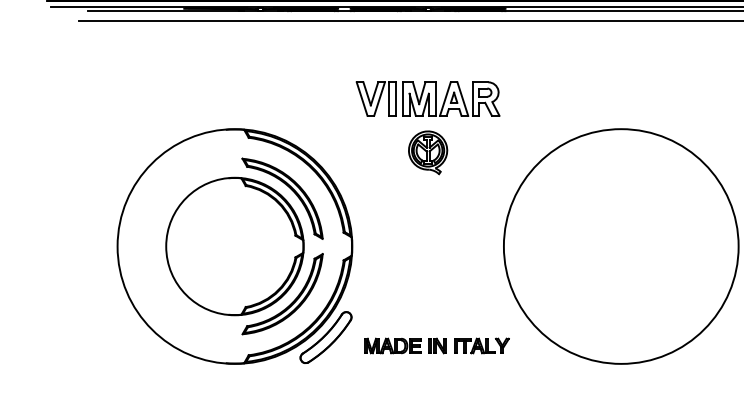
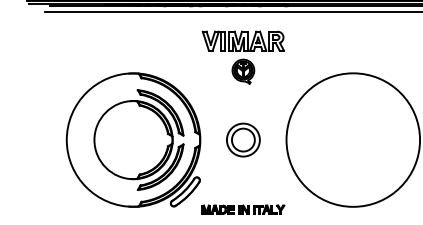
part: (426, 127) -> (242, 57), moved
part: (428, 245) -> (243, 139), added
part: (437, 345) -> (243, 209), moved

